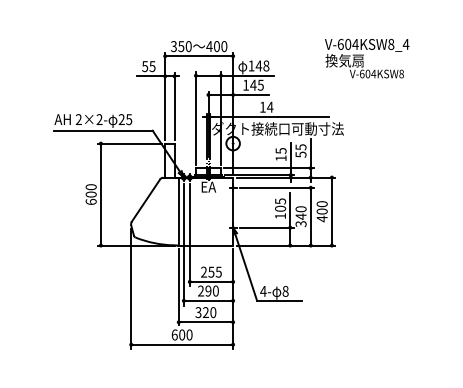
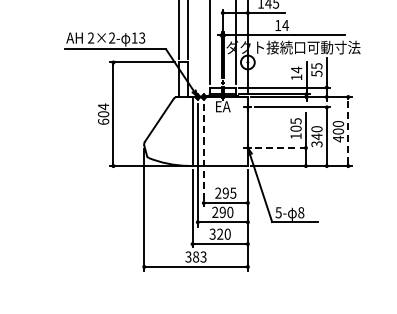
text: (125, 119) -> (138, 37), 25 -> 13
text: (280, 150) -> (296, 69), 15 -> 14
text: (90, 187) -> (102, 107), 600 -> 604
line: (331, 211) -> (347, 131), solid -> dashed
line: (266, 227) -> (281, 147), solid -> dashed
line: (189, 235) -> (203, 155), solid -> dashed
text: (211, 271) -> (225, 192), 255 -> 295
text: (263, 291) -> (278, 212), 4- -> 5-
text: (181, 334) -> (195, 256), 600 -> 383

